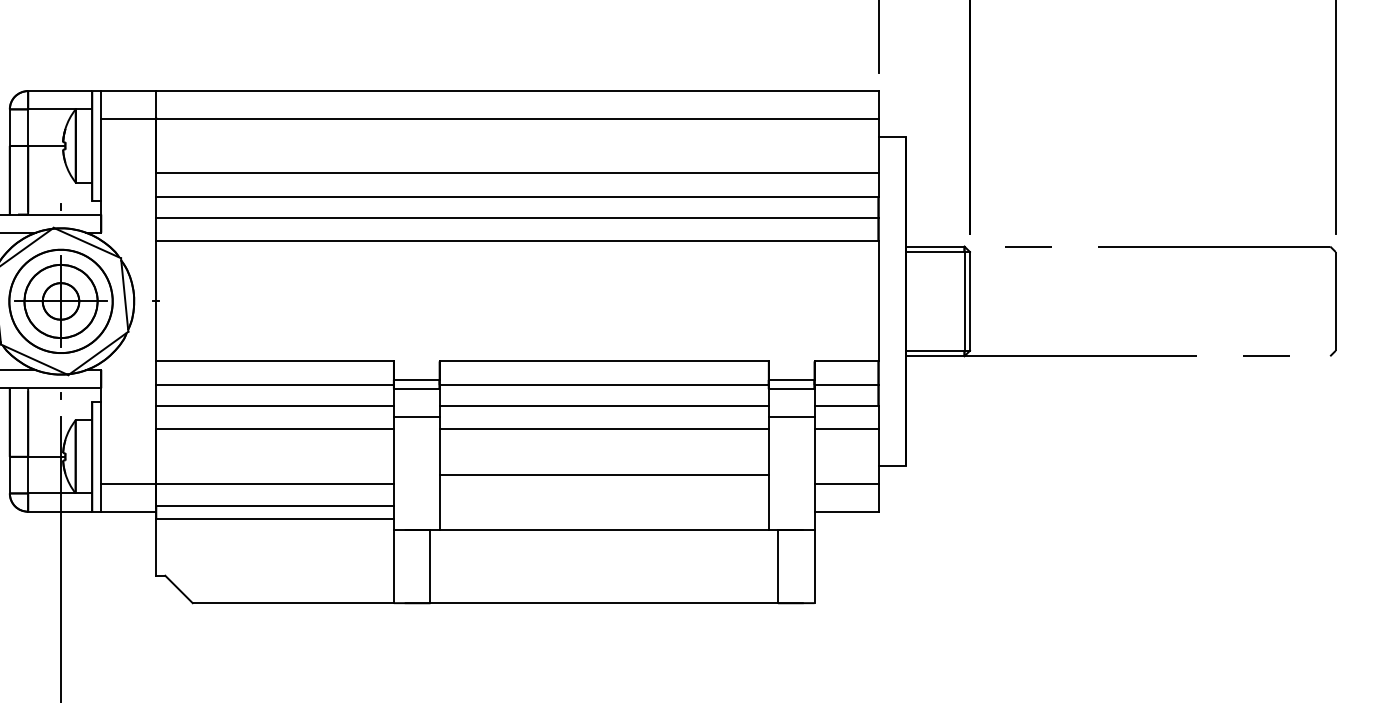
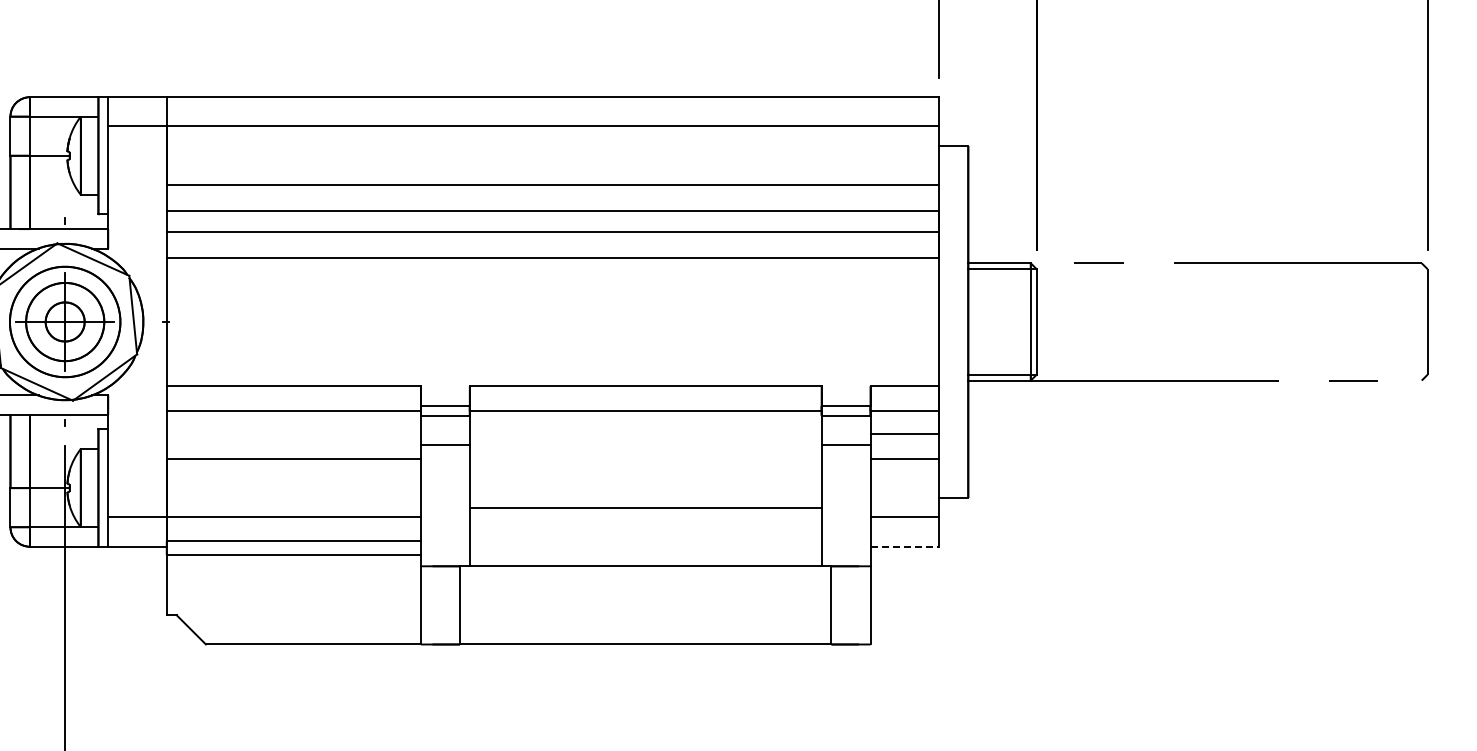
line: (274, 405) -> (293, 433), removed
line: (603, 405) -> (645, 433), removed
line: (603, 429) -> (645, 458), removed
line: (847, 511) -> (905, 546), solid -> dashed

